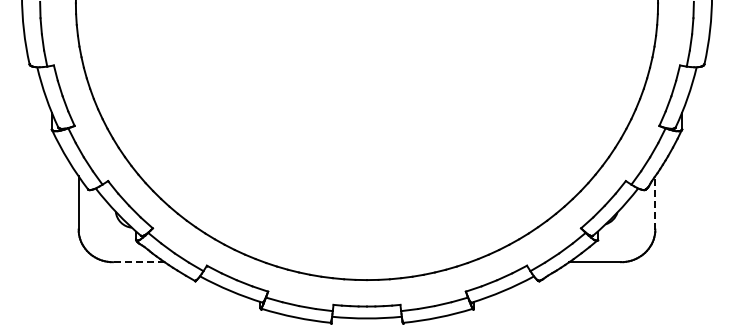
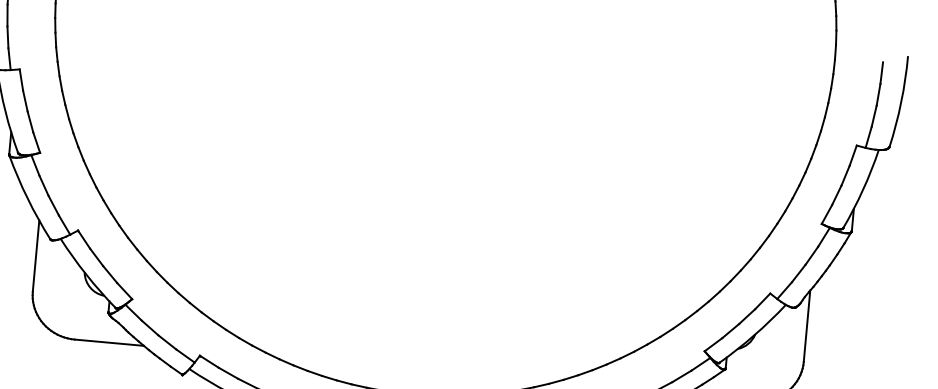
line: (655, 202) -> (807, 325), dashed -> solid
line: (138, 262) -> (108, 343), dashed -> solid

